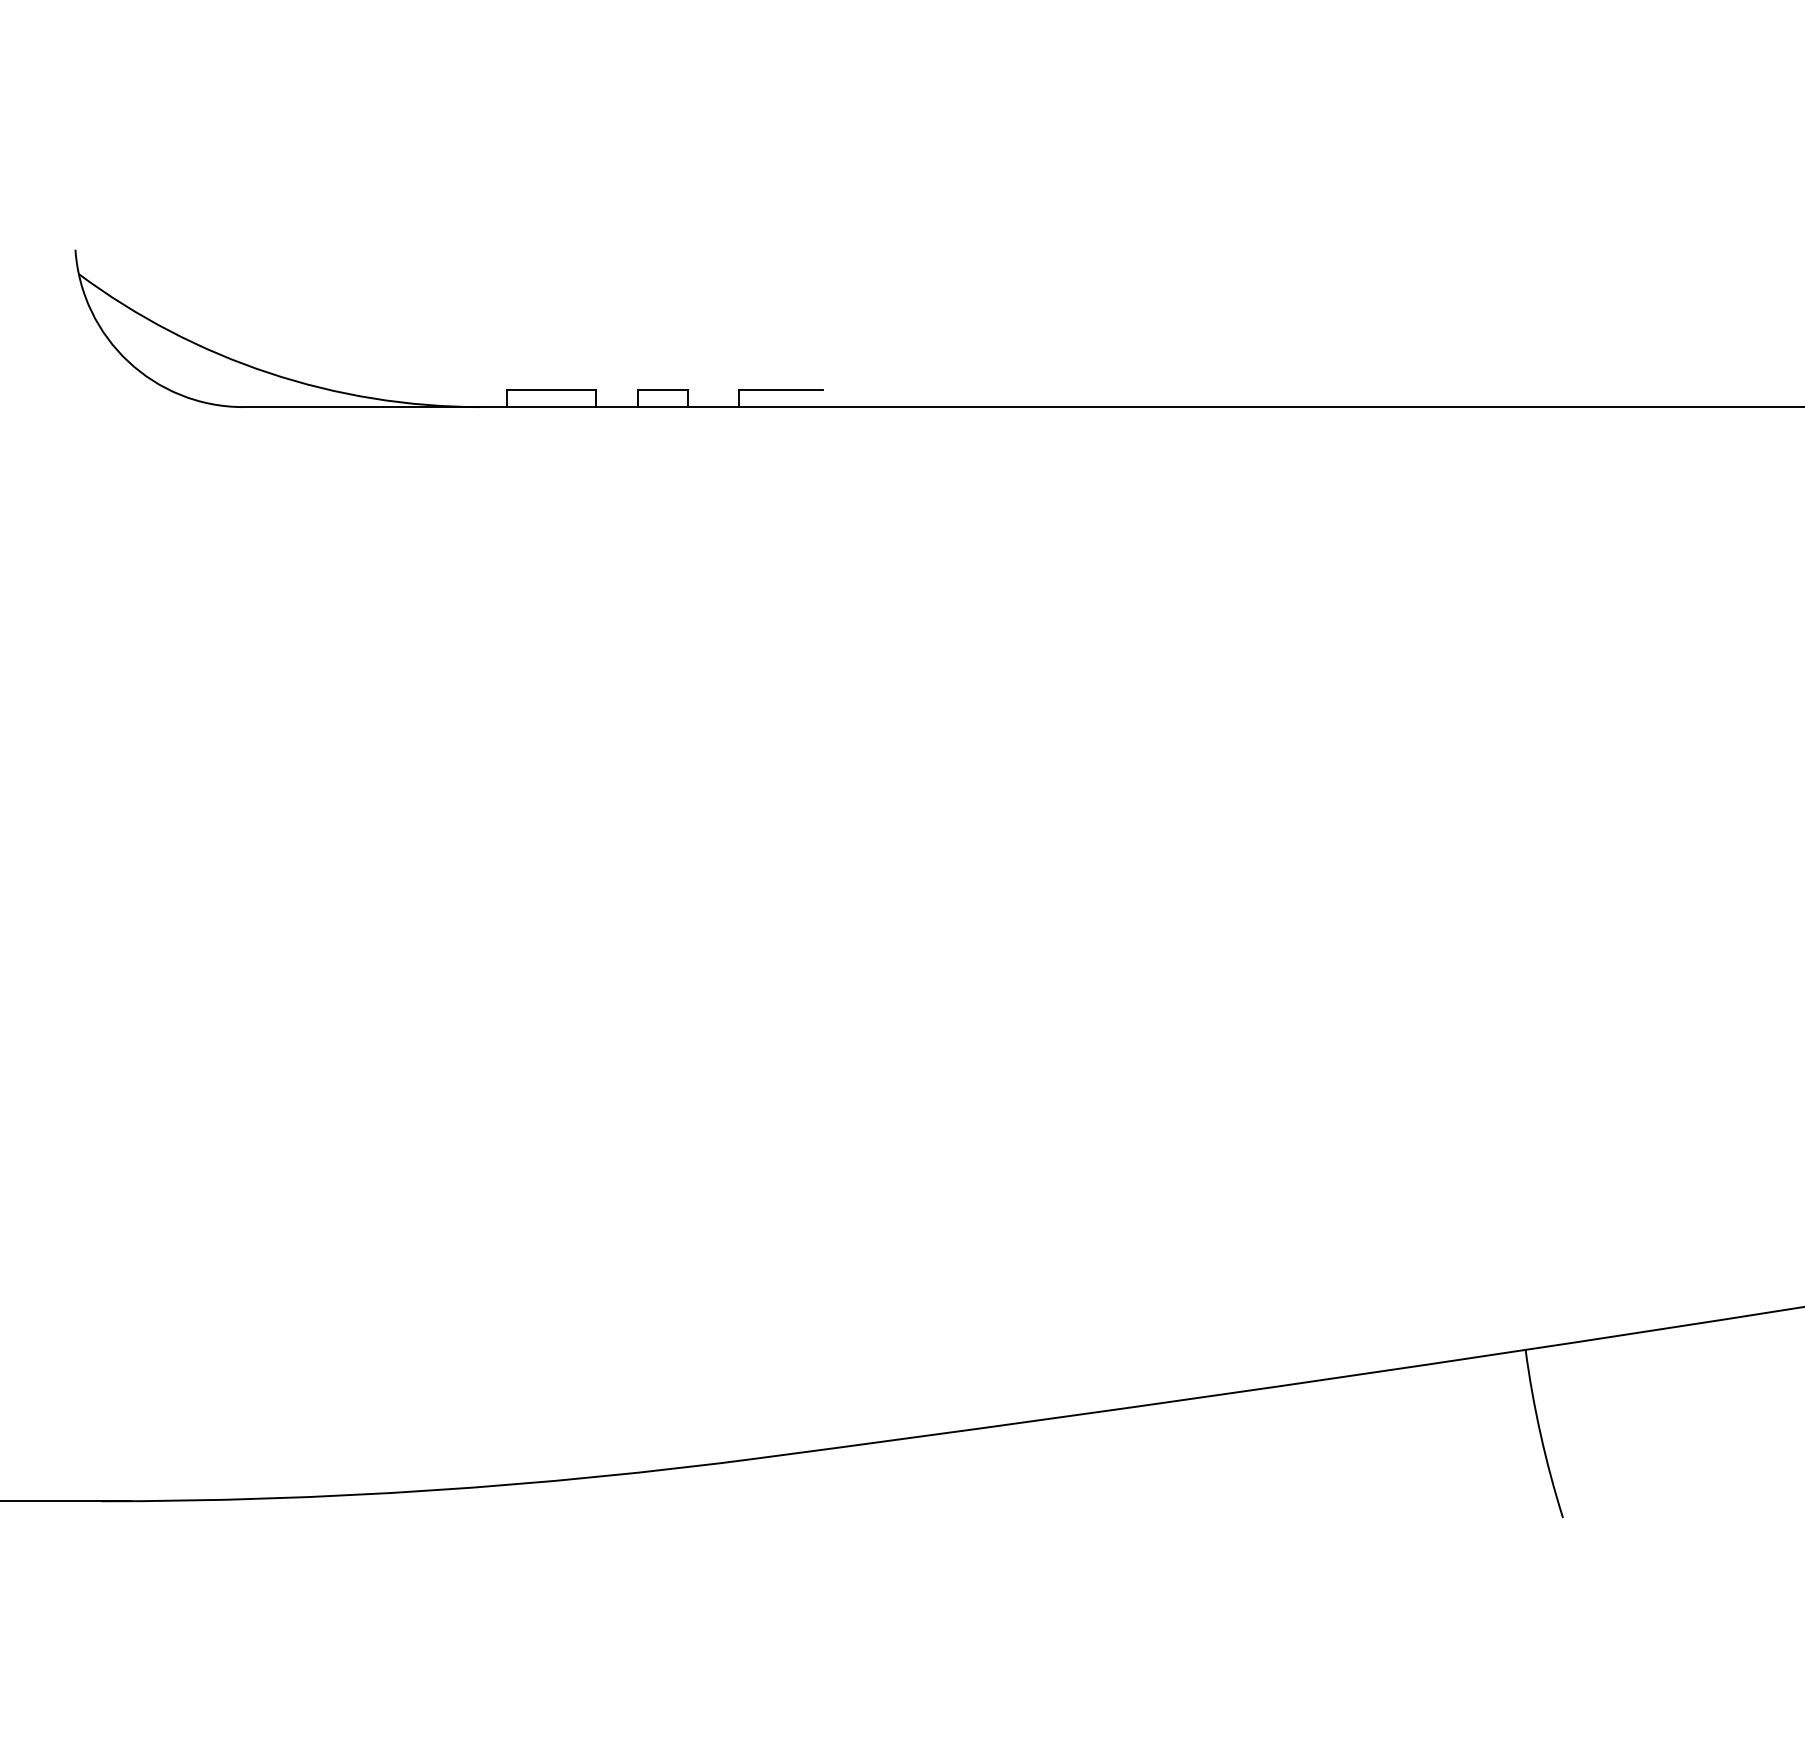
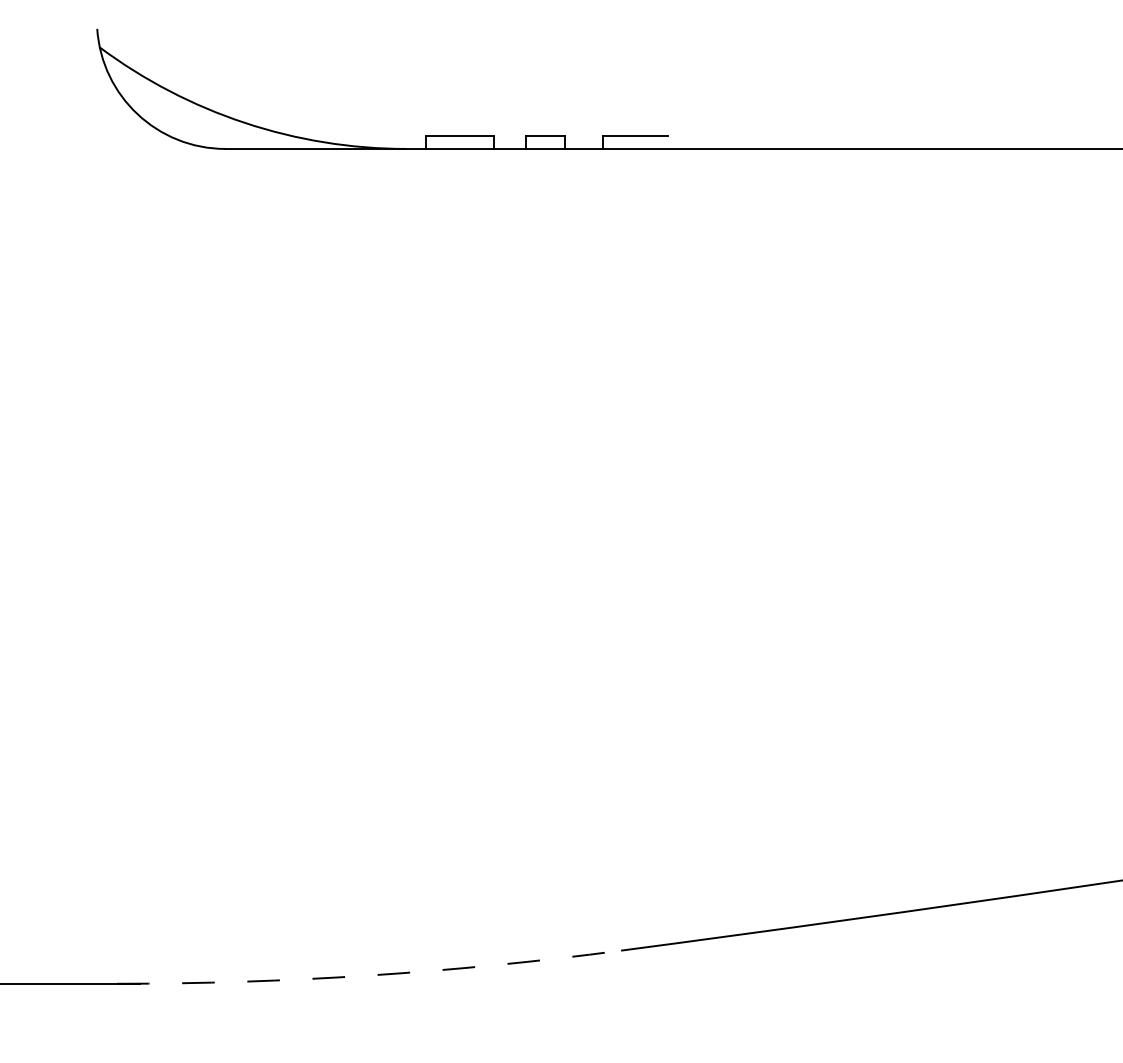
arc: (432, 1490) -> (369, 975), solid -> dashed

